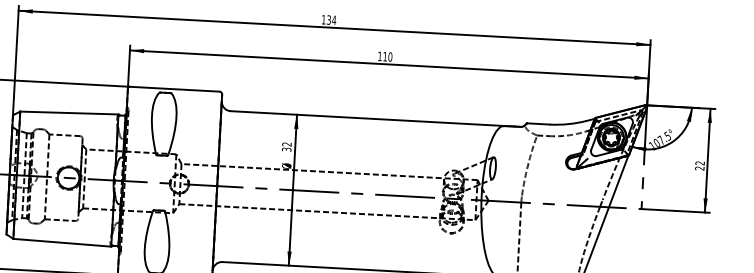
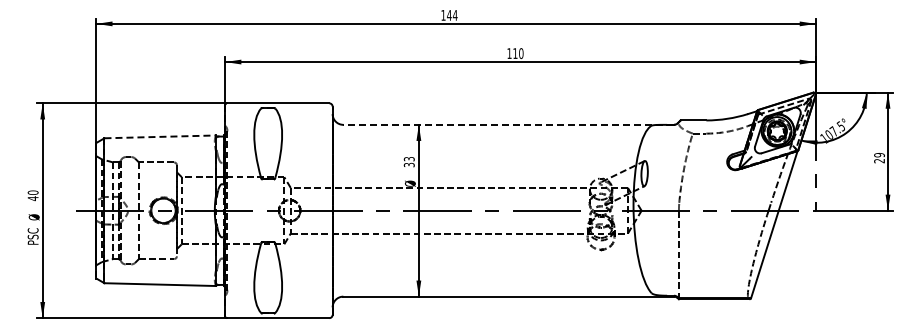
text: (329, 20) -> (449, 15), 134 -> 144
line: (69, 112) -> (160, 136), solid -> dashed
line: (375, 118) -> (508, 124), solid -> dashed
text: (287, 144) -> (409, 159), 32 -> 33
text: (700, 163) -> (879, 155), 22 -> 29

